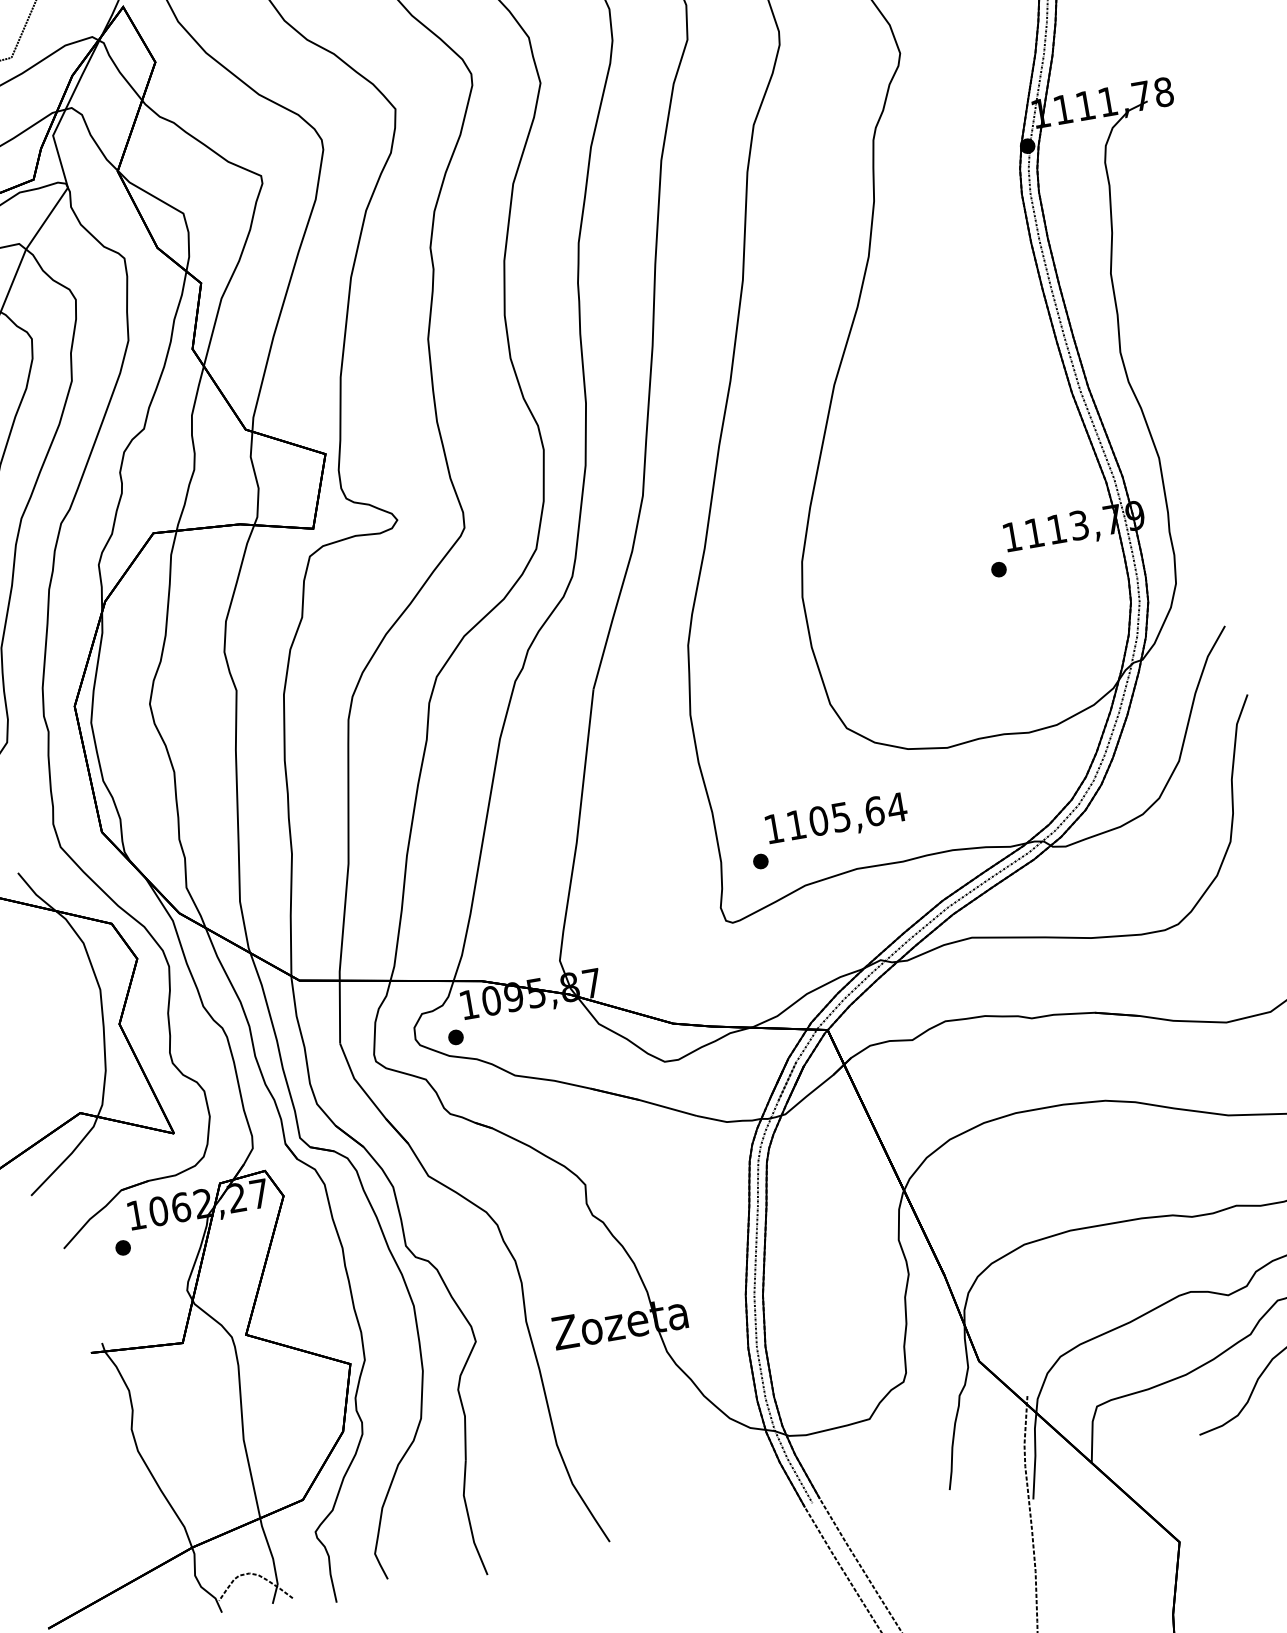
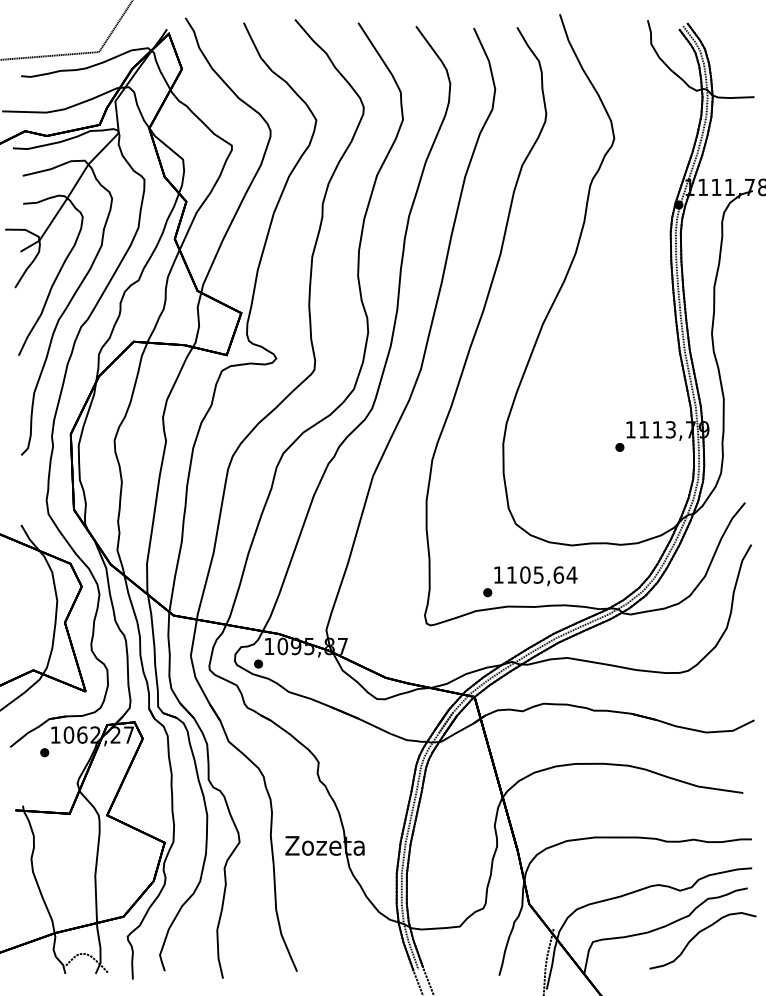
text: (829, 830) -> (530, 581), moved

